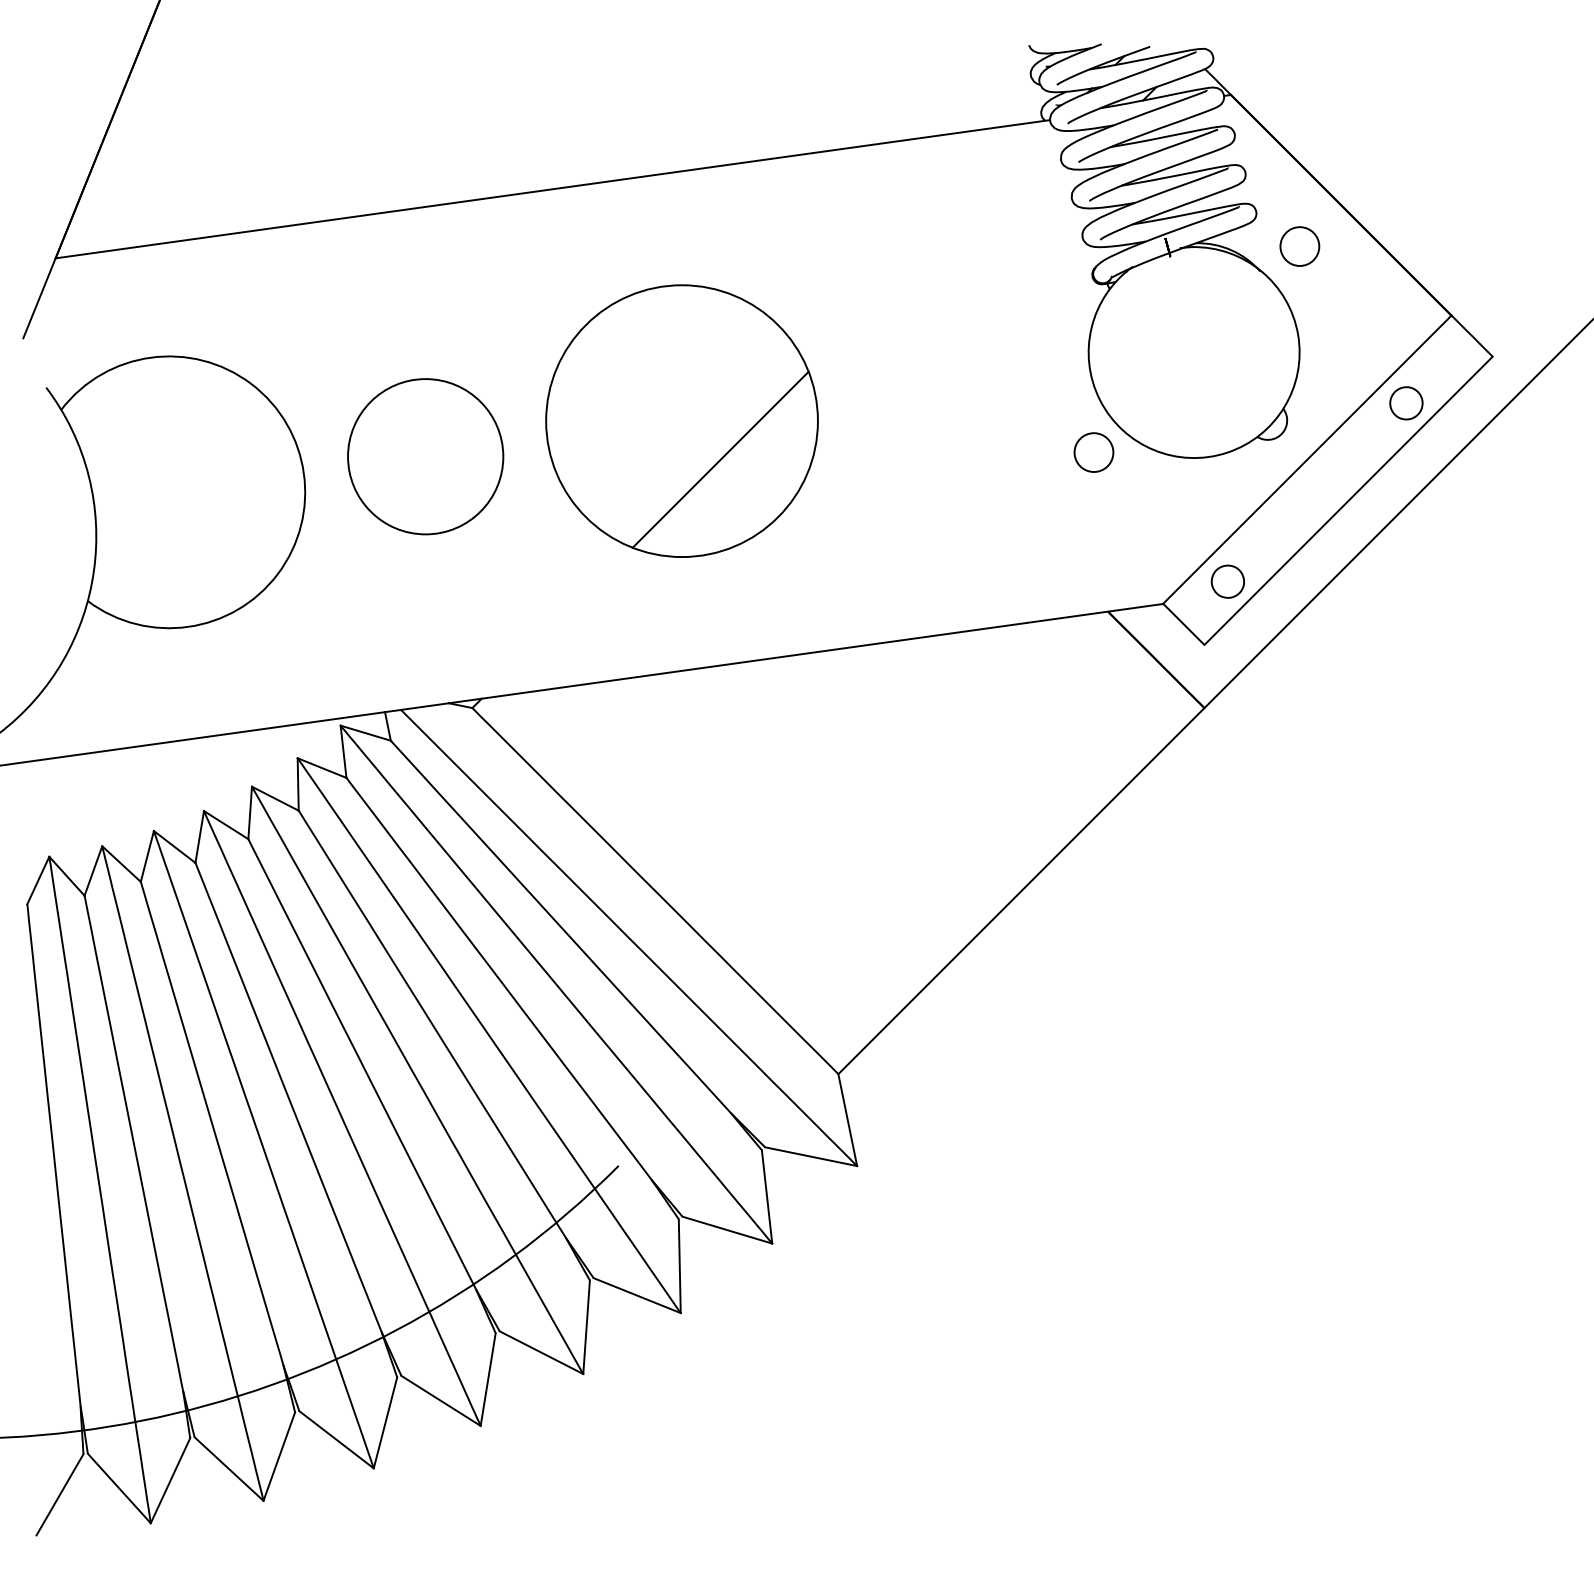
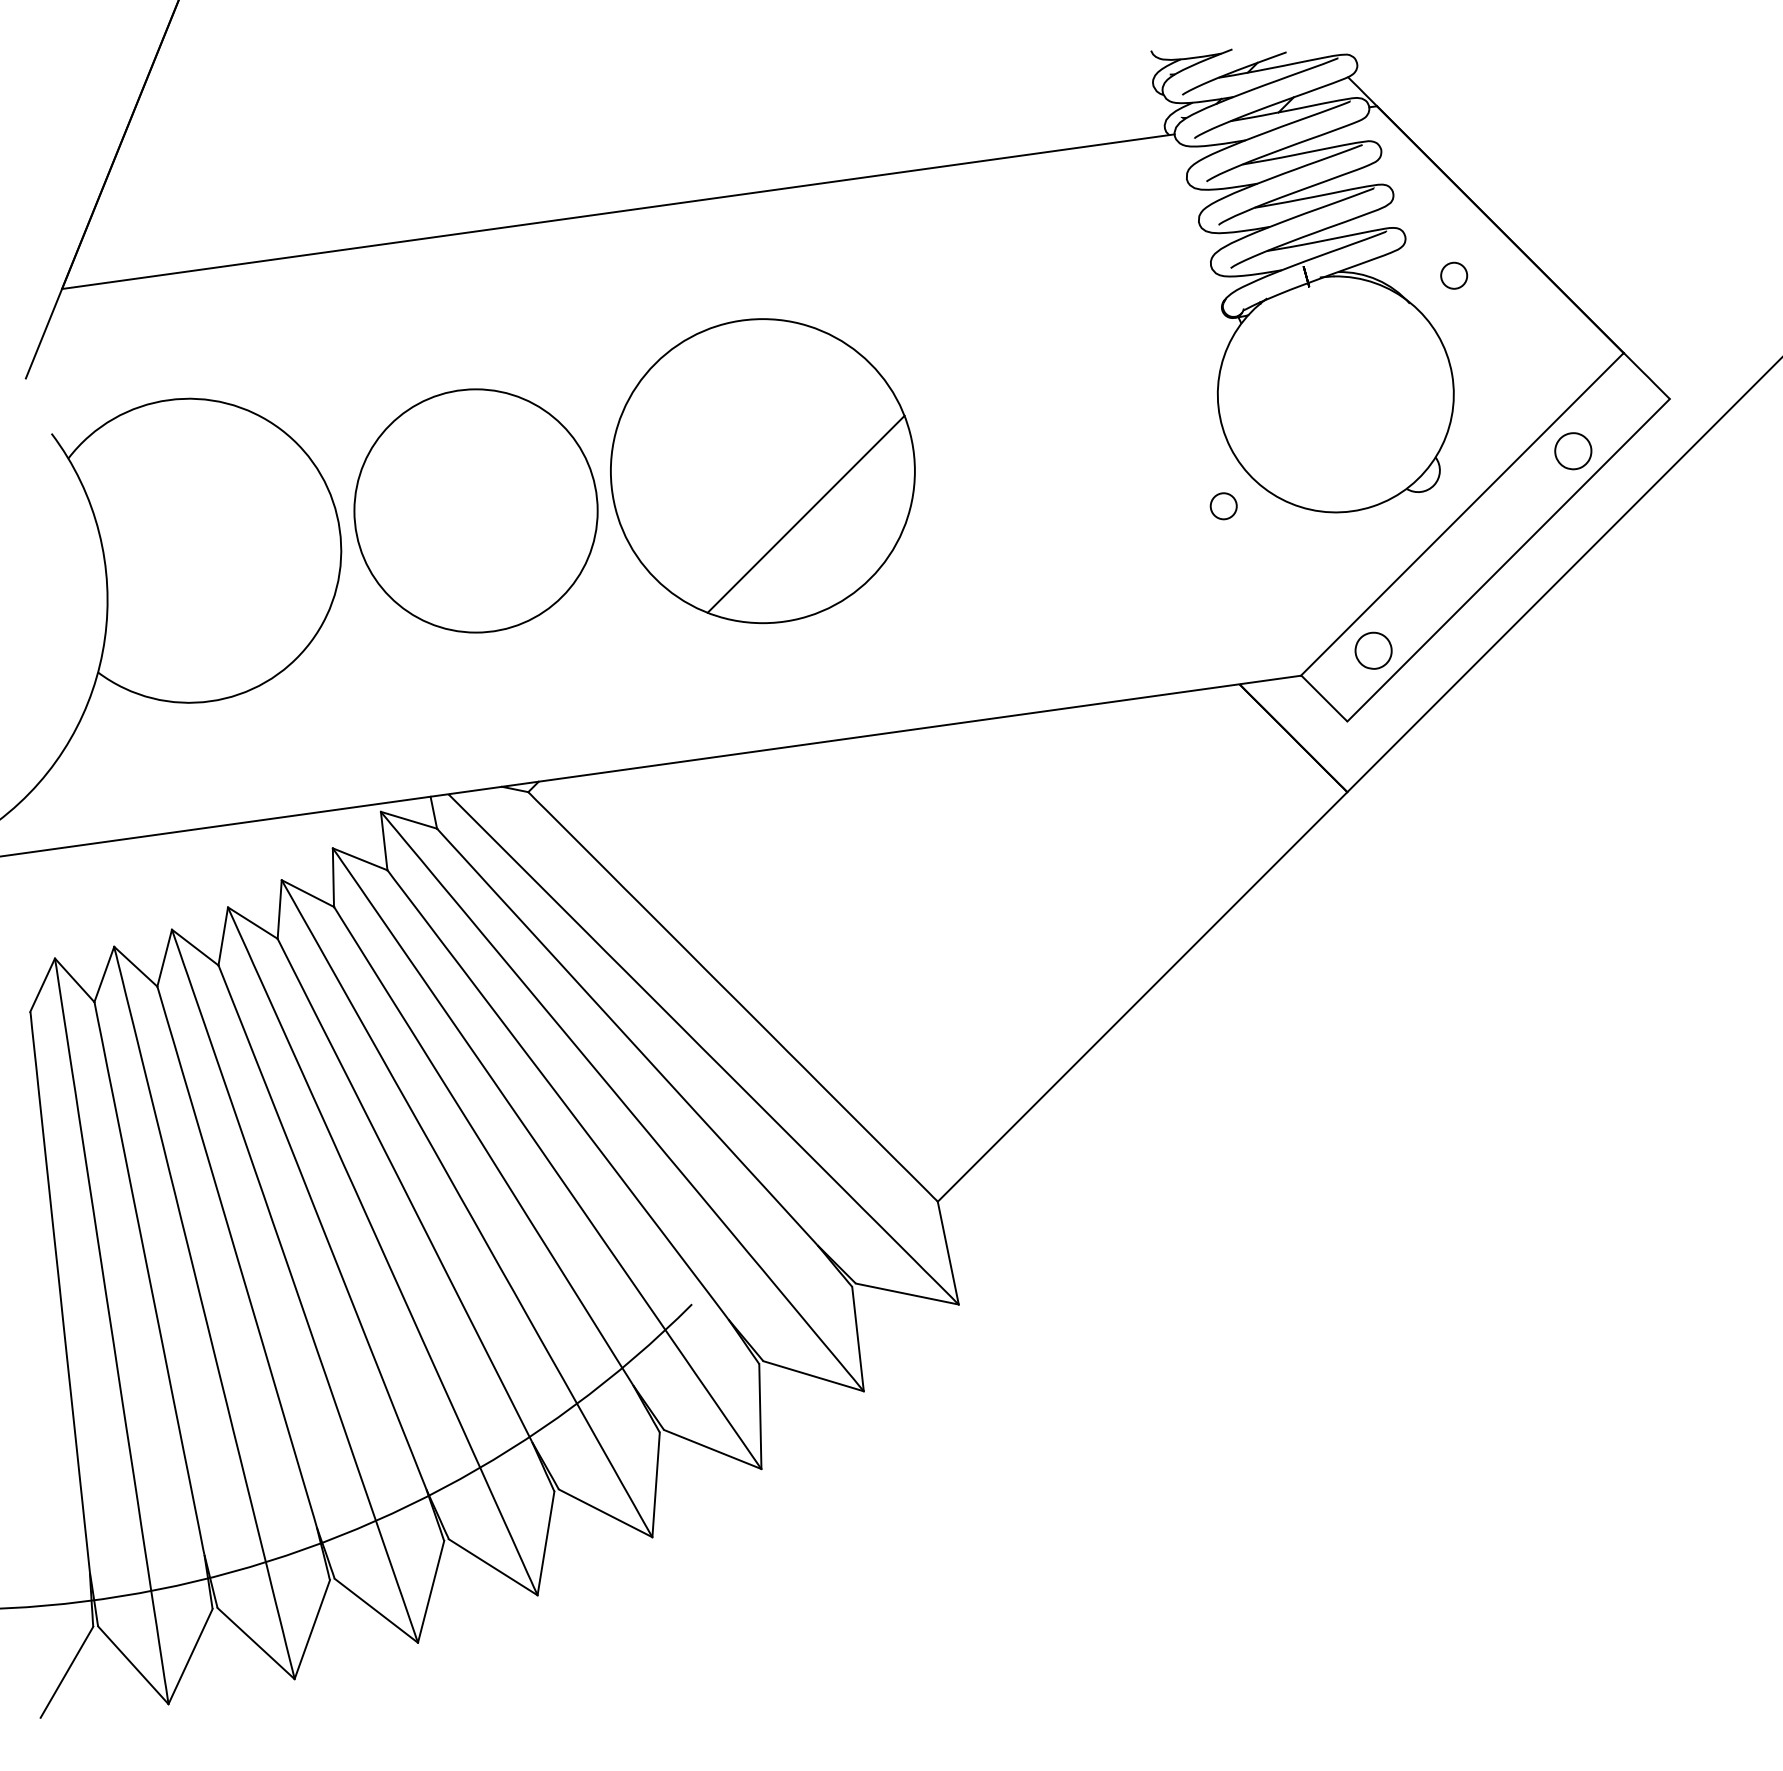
circle: (1299, 246) -> (1453, 275), size x0.6
circle: (1093, 452) -> (1223, 506), size x0.6
circle: (425, 456) -> (475, 510), size x1.4

